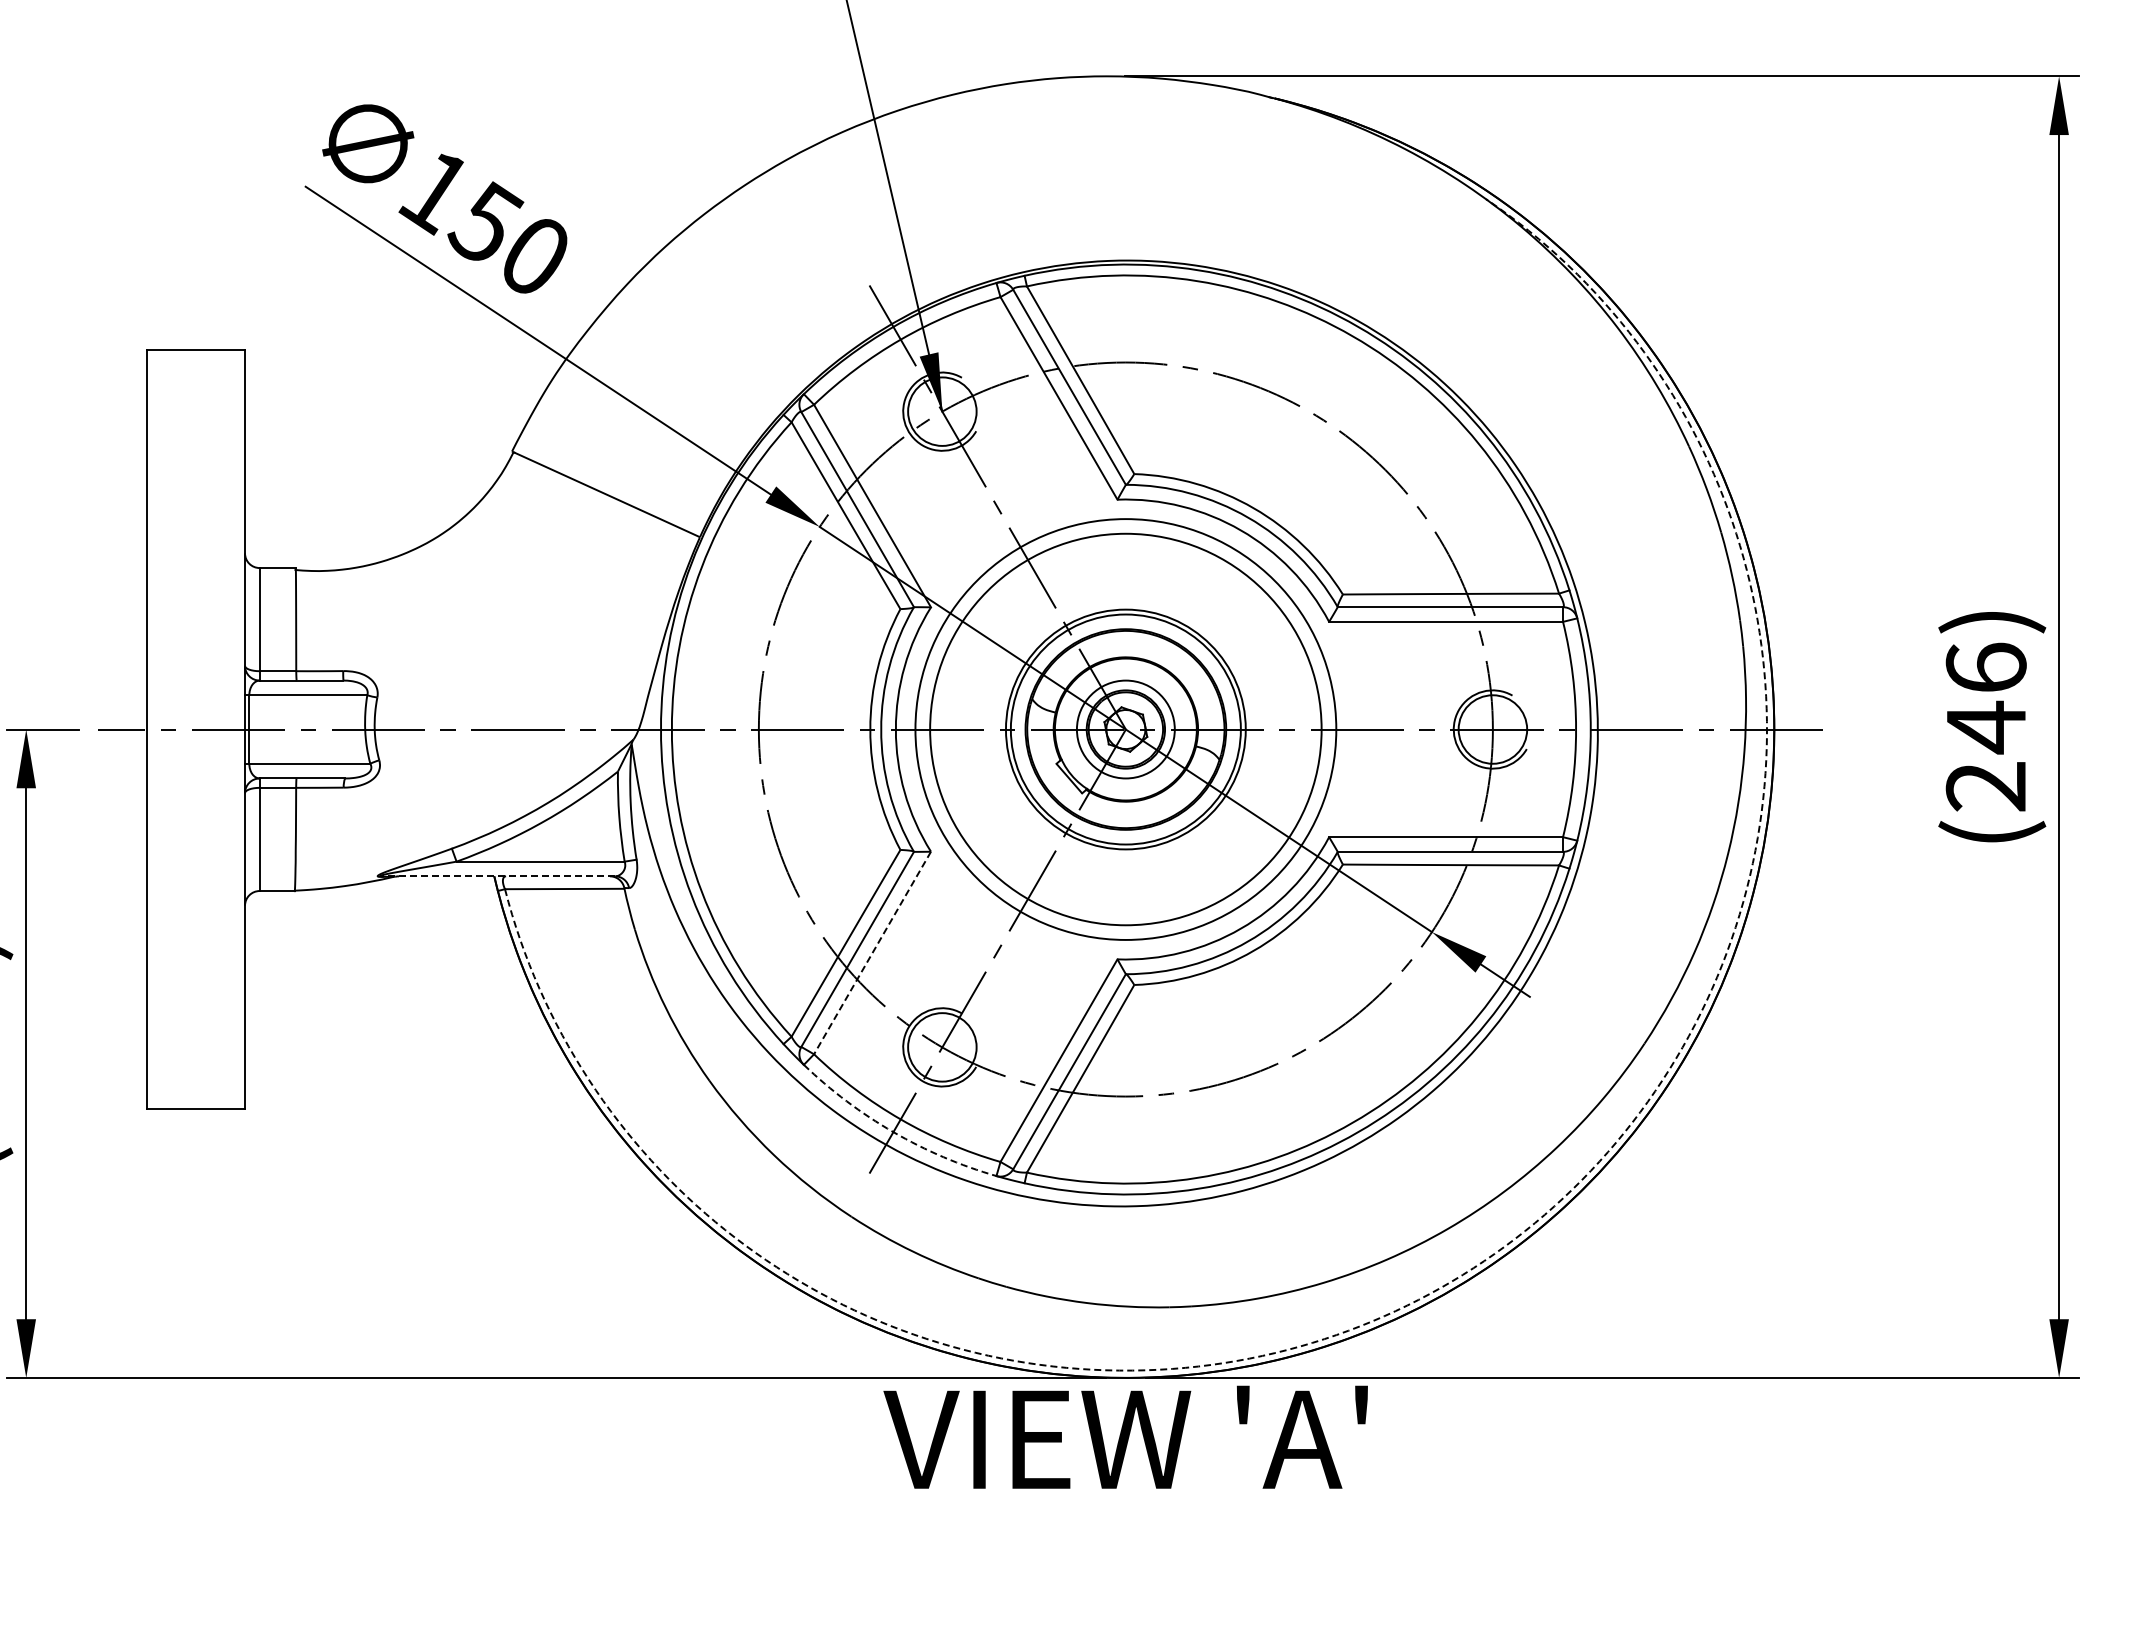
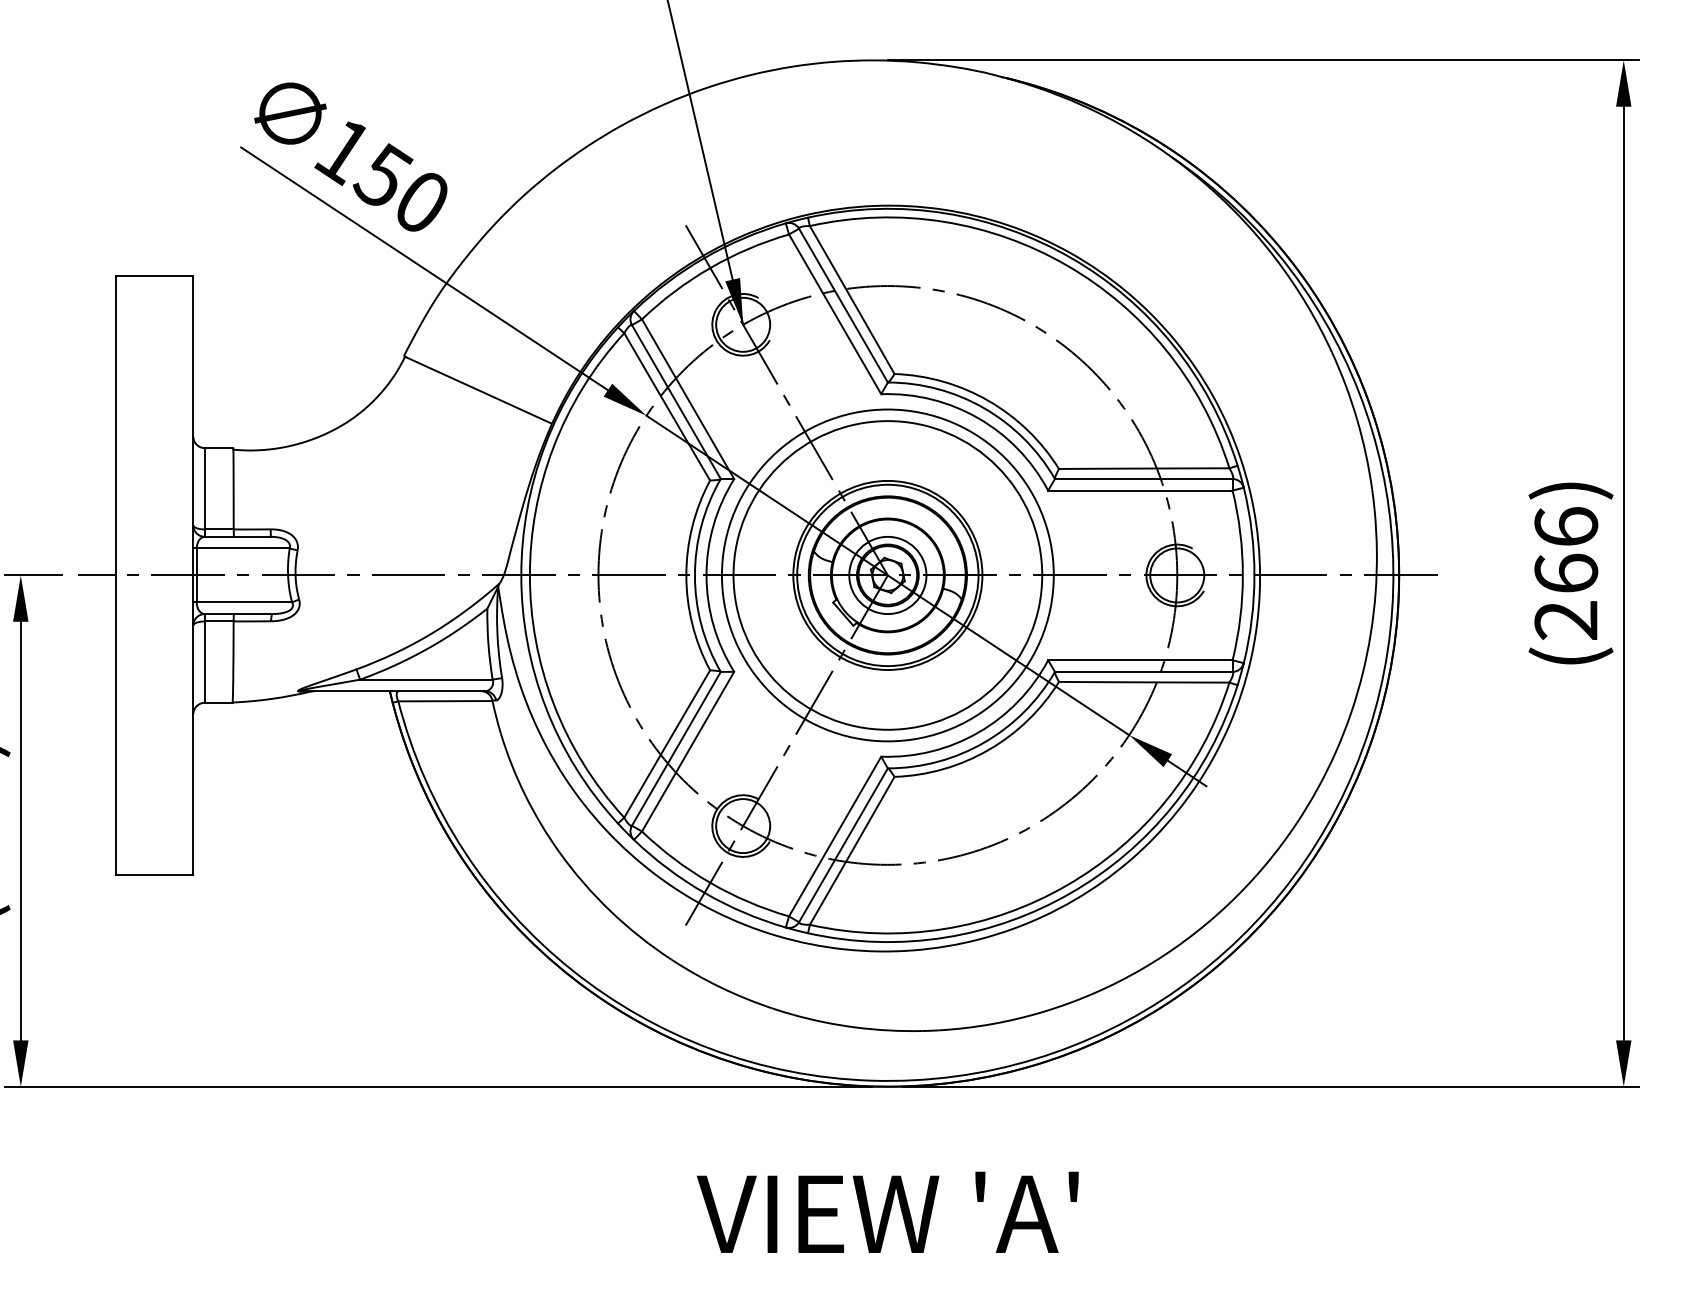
text: (1985, 727) -> (1565, 573), (246) -> (266)
line: (499, 876) -> (393, 691), dashed -> solid
line: (872, 953) -> (688, 752), dashed -> solid
arc: (893, 1132) -> (704, 893), dashed -> solid
arc: (1494, 1253) -> (1178, 988), dashed -> solid
text: (1125, 1436) -> (887, 1211), moved

